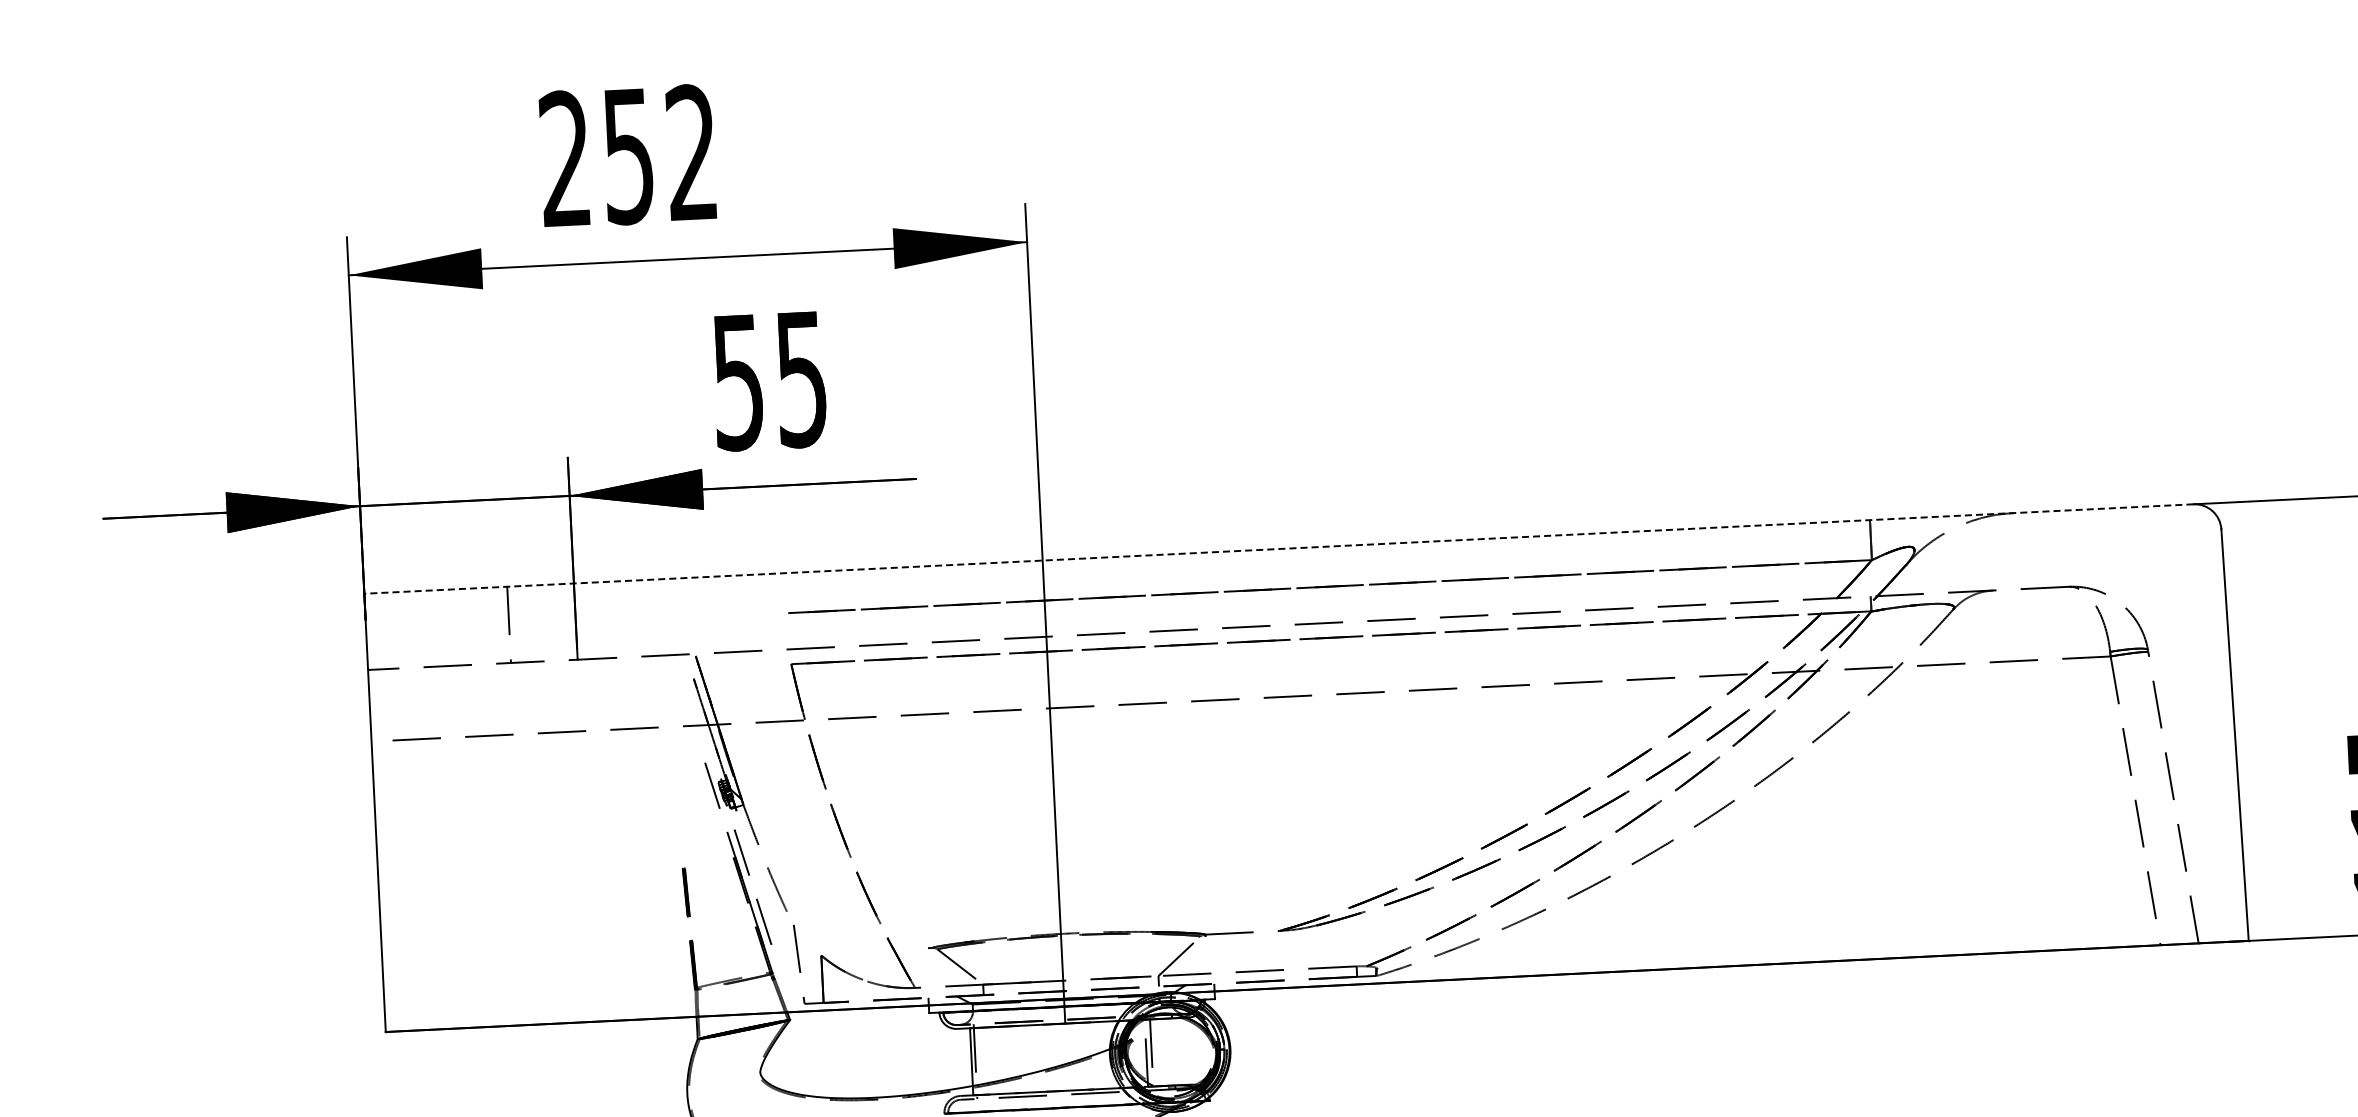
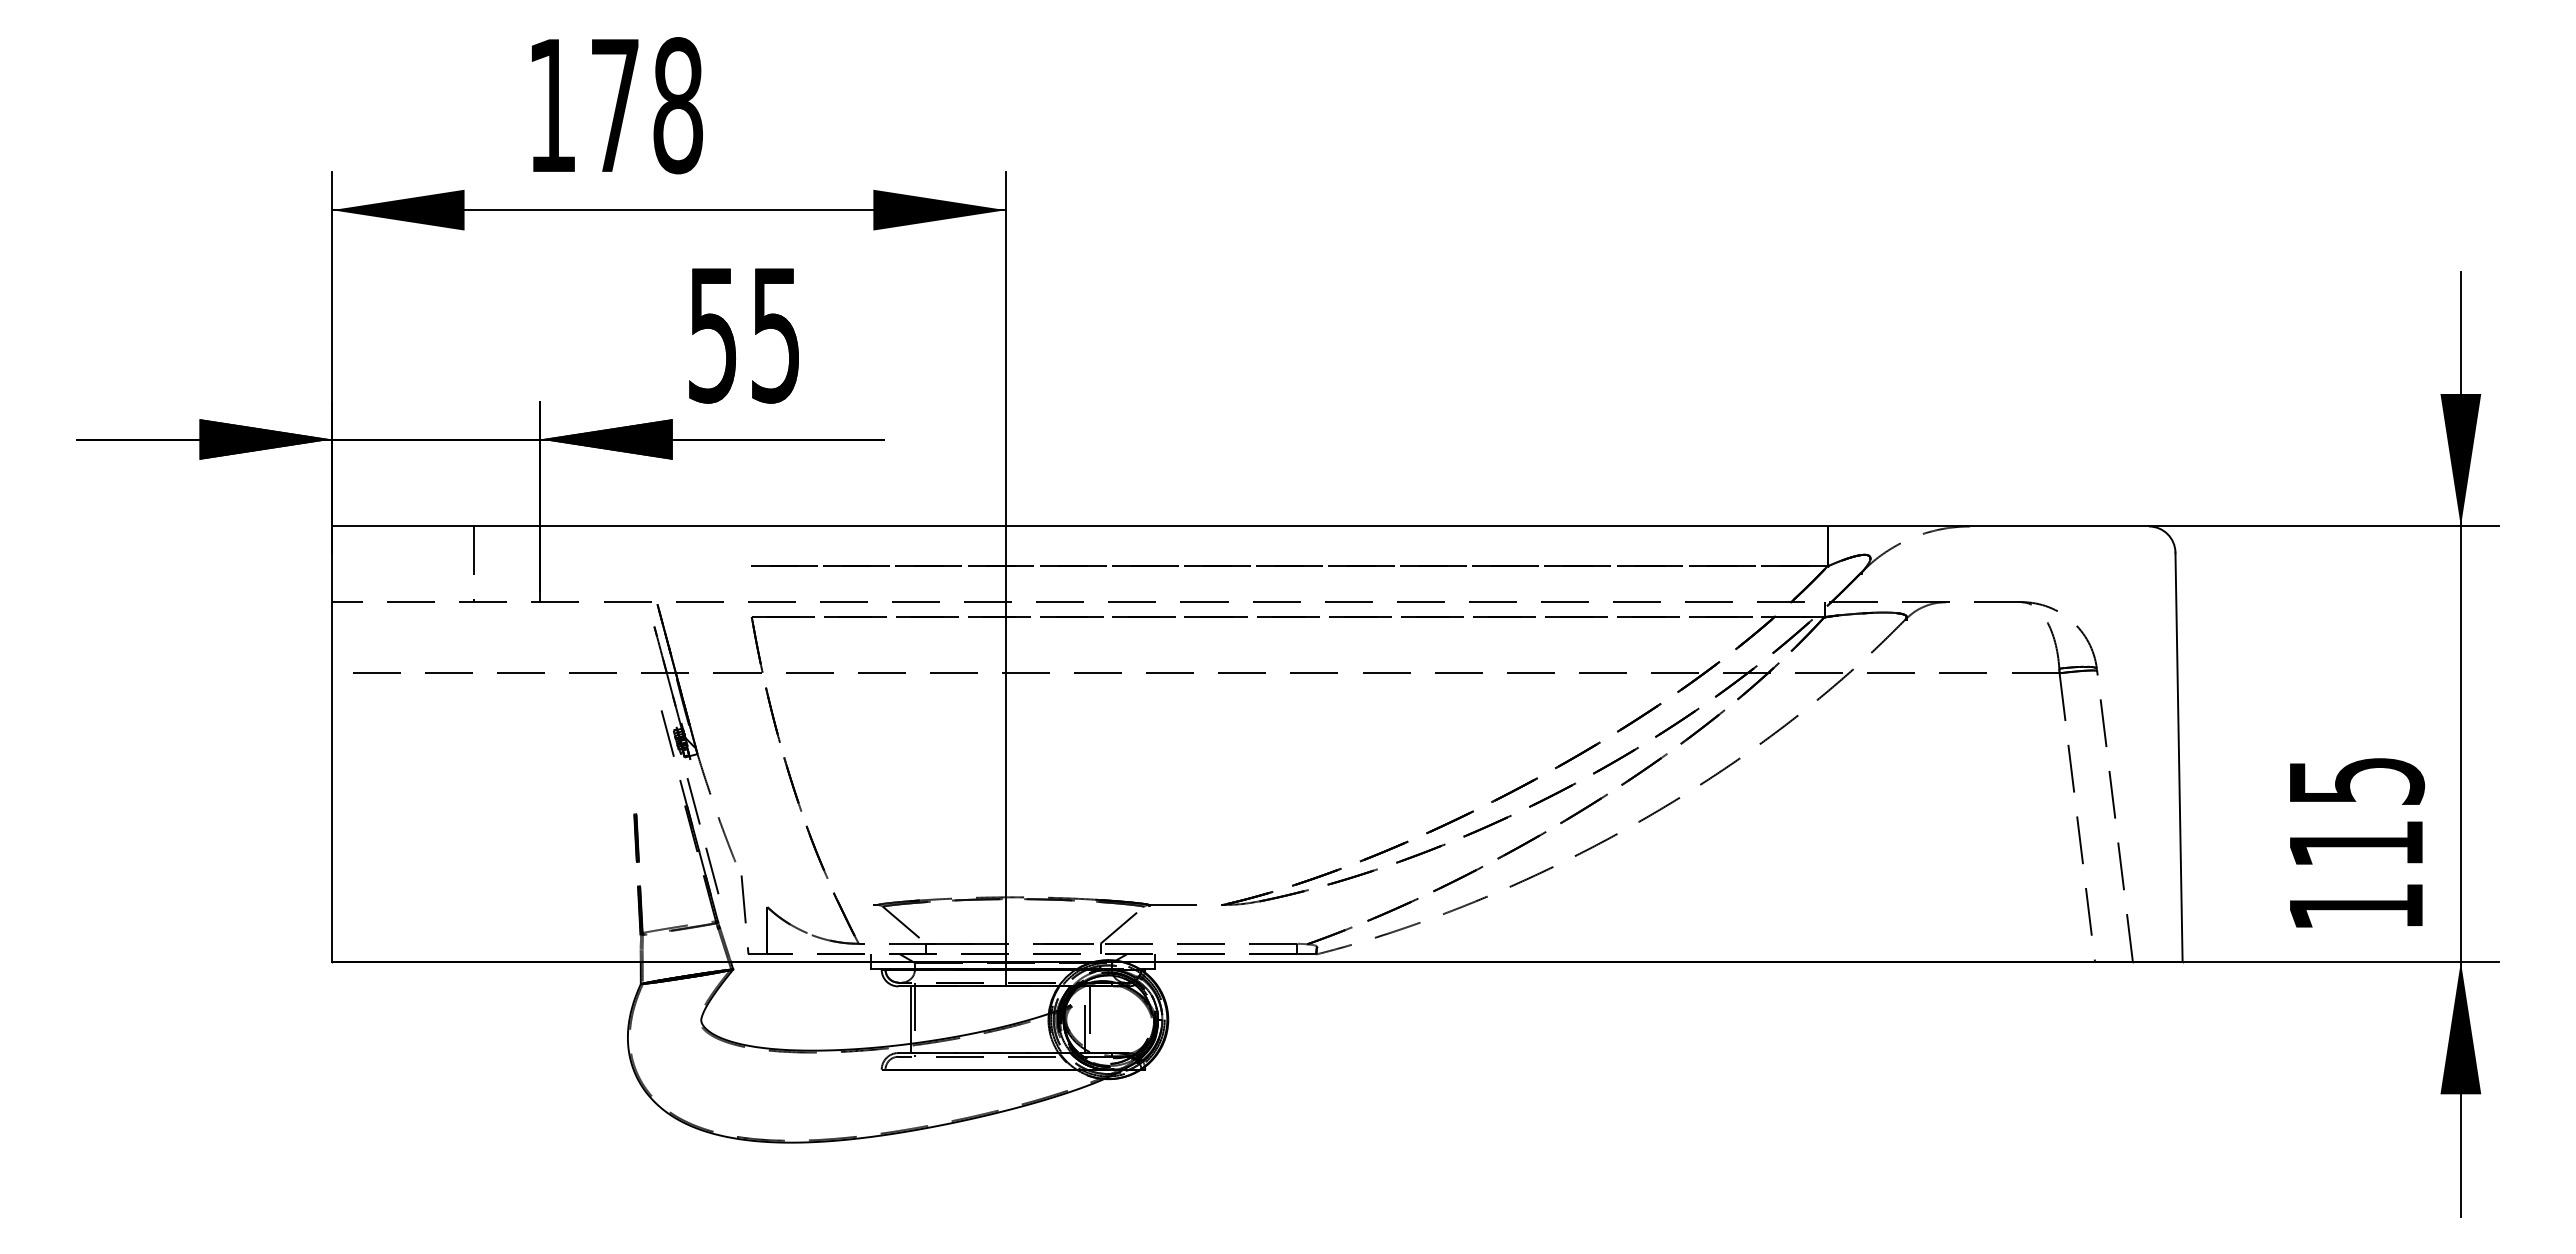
text: (628, 156) -> (615, 105), 252 -> 178
line: (1278, 549) -> (1240, 526), dashed -> solid

